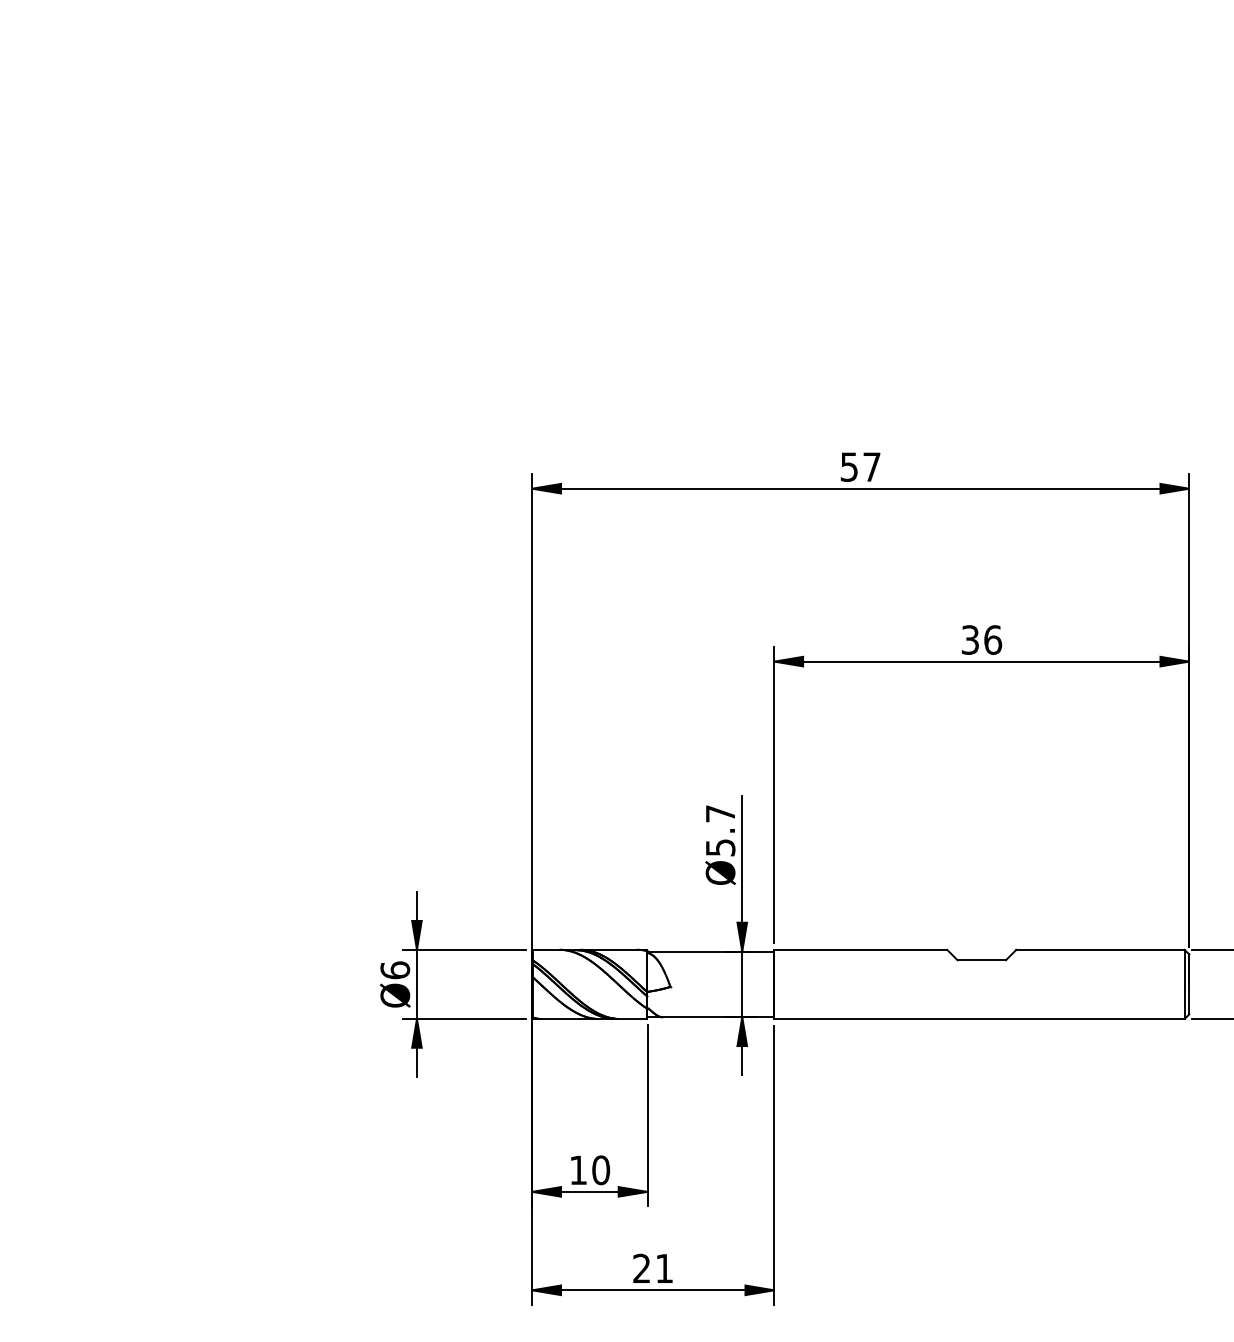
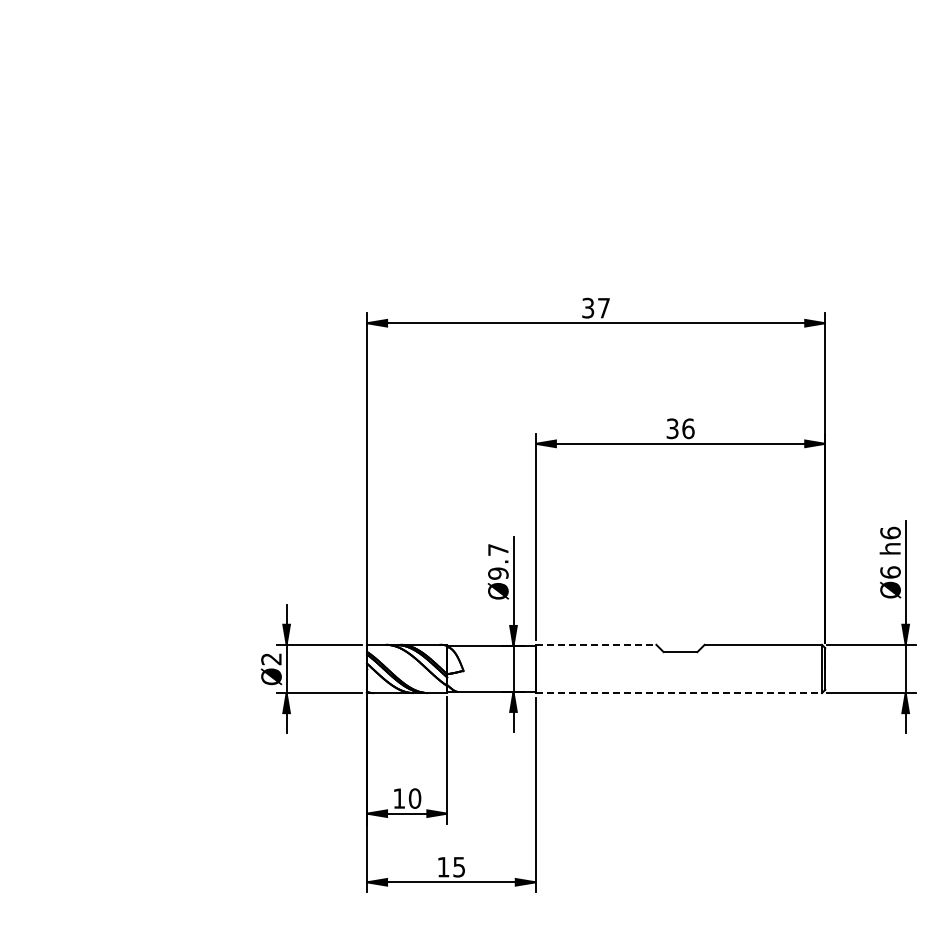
text: (849, 466) -> (588, 307), 57 -> 37
text: (720, 847) -> (498, 573), Ø5.7 -> Ø9.7
line: (861, 949) -> (596, 644), solid -> dashed
text: (395, 969) -> (271, 658), Ø6 -> Ø2
line: (980, 1019) -> (679, 693), solid -> dashed
text: (651, 1267) -> (450, 866), 21 -> 15

